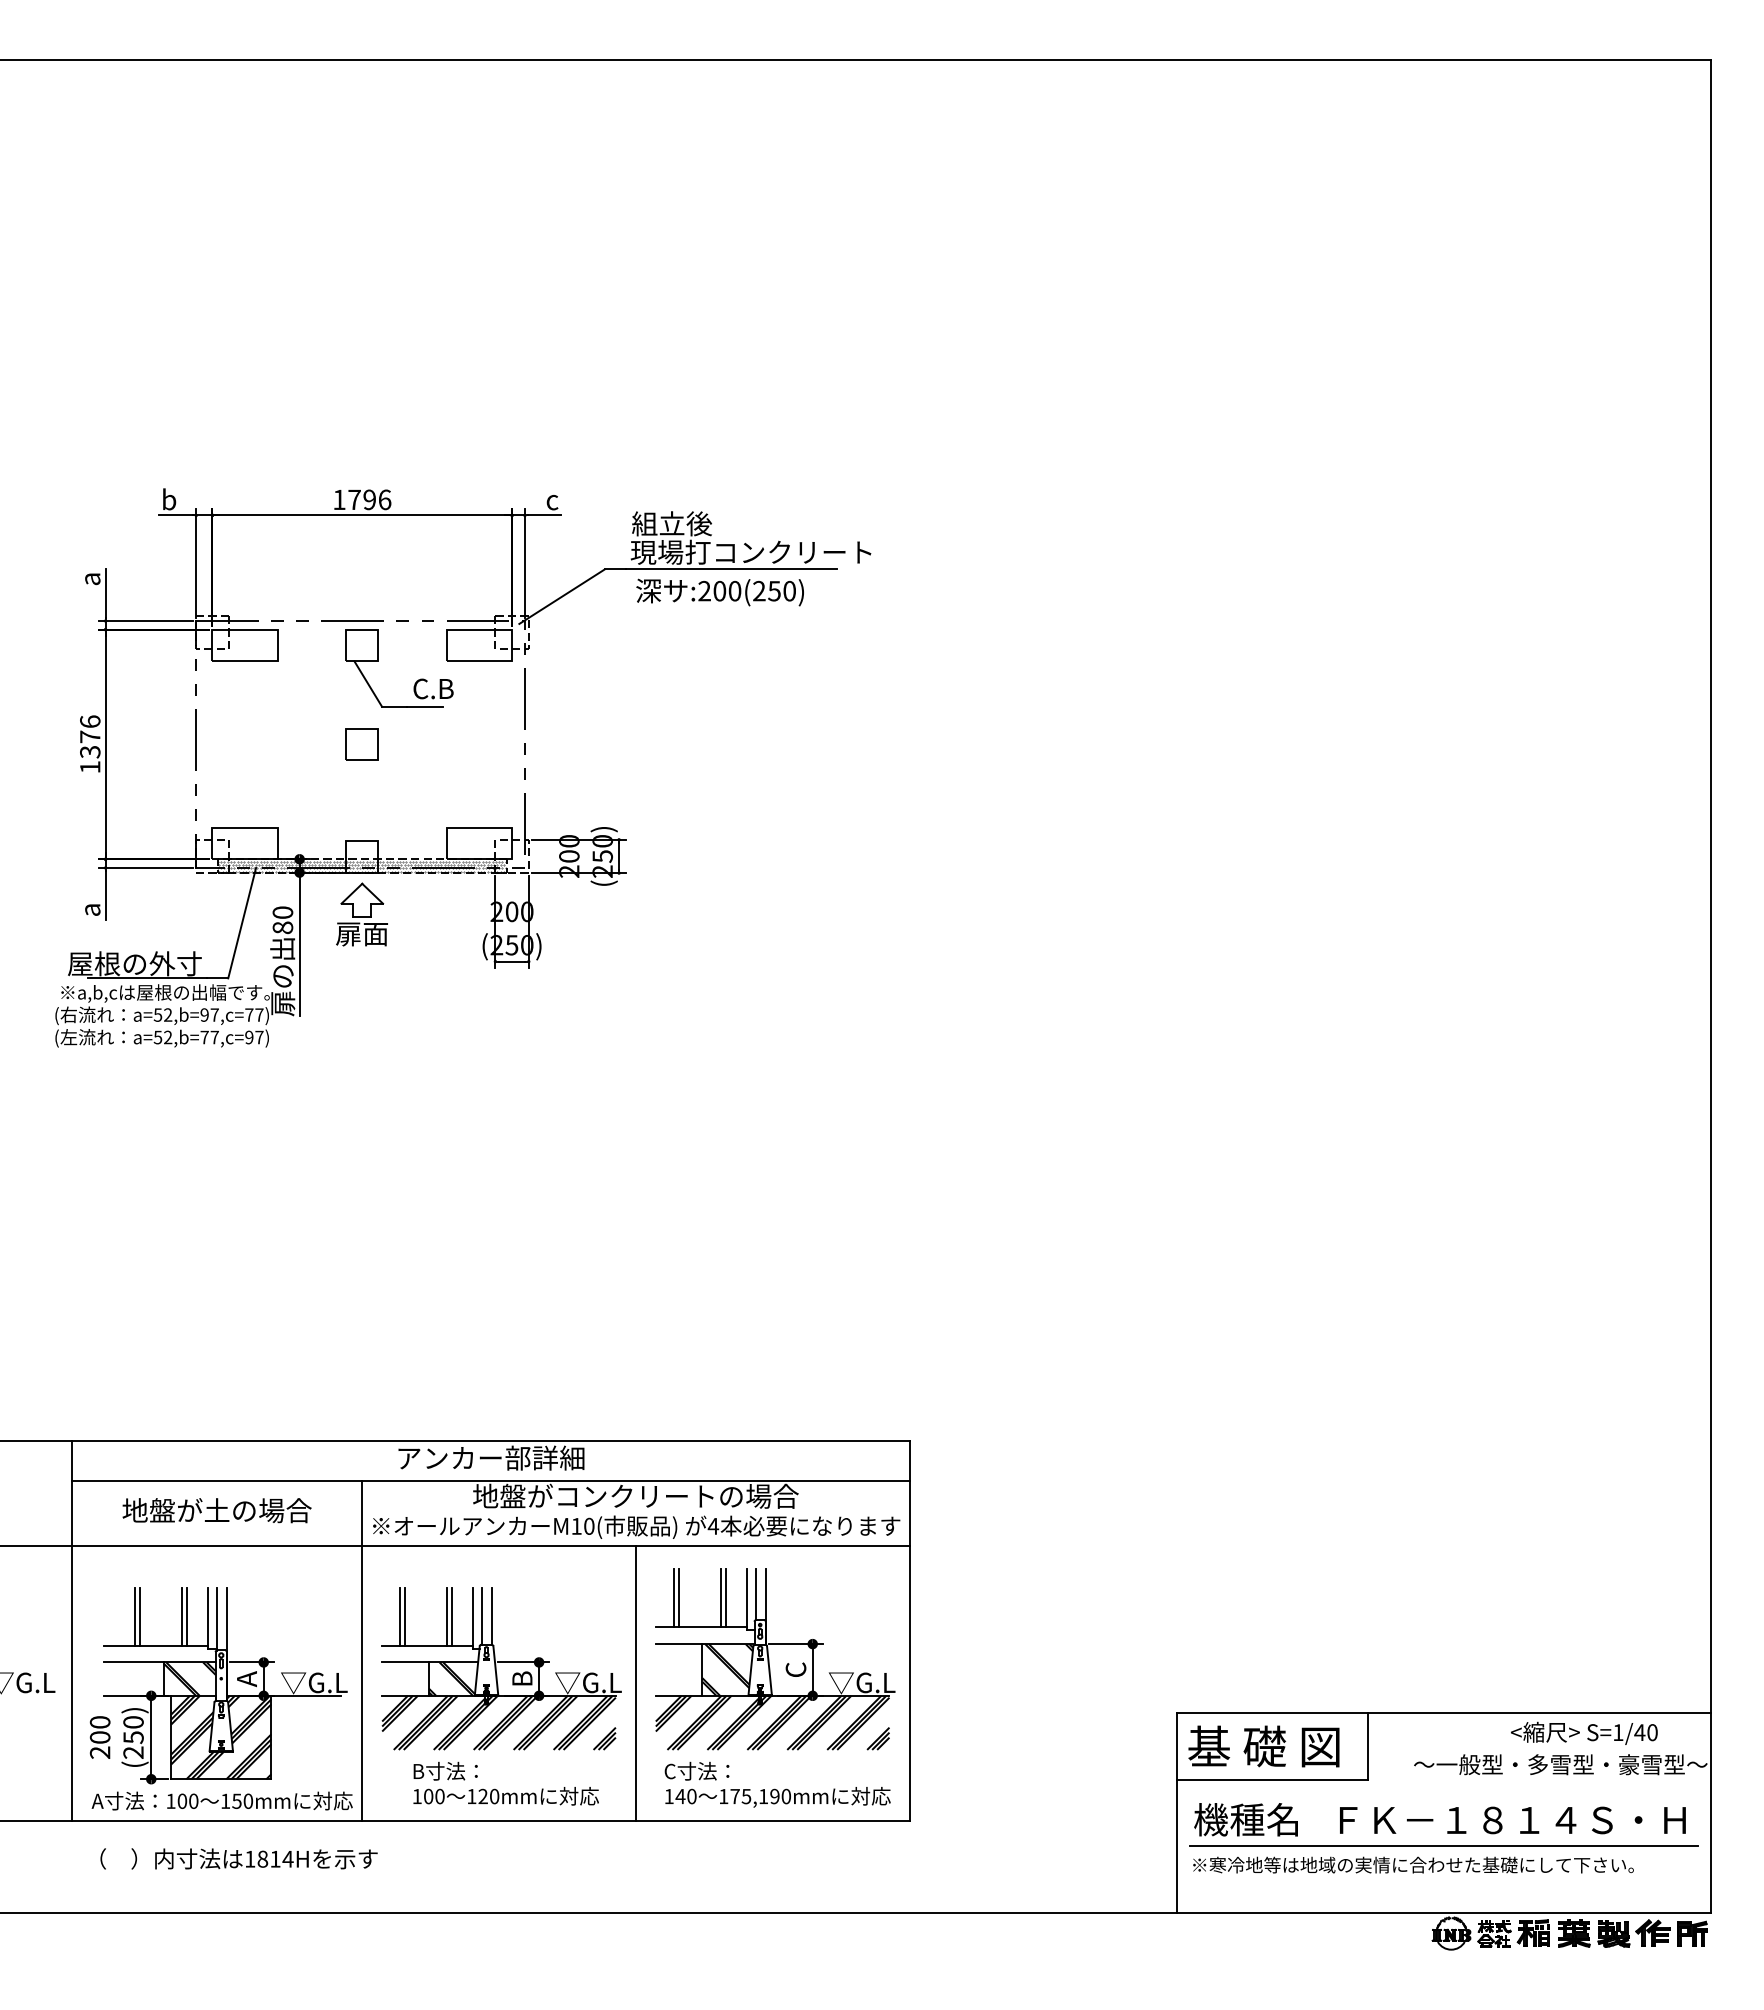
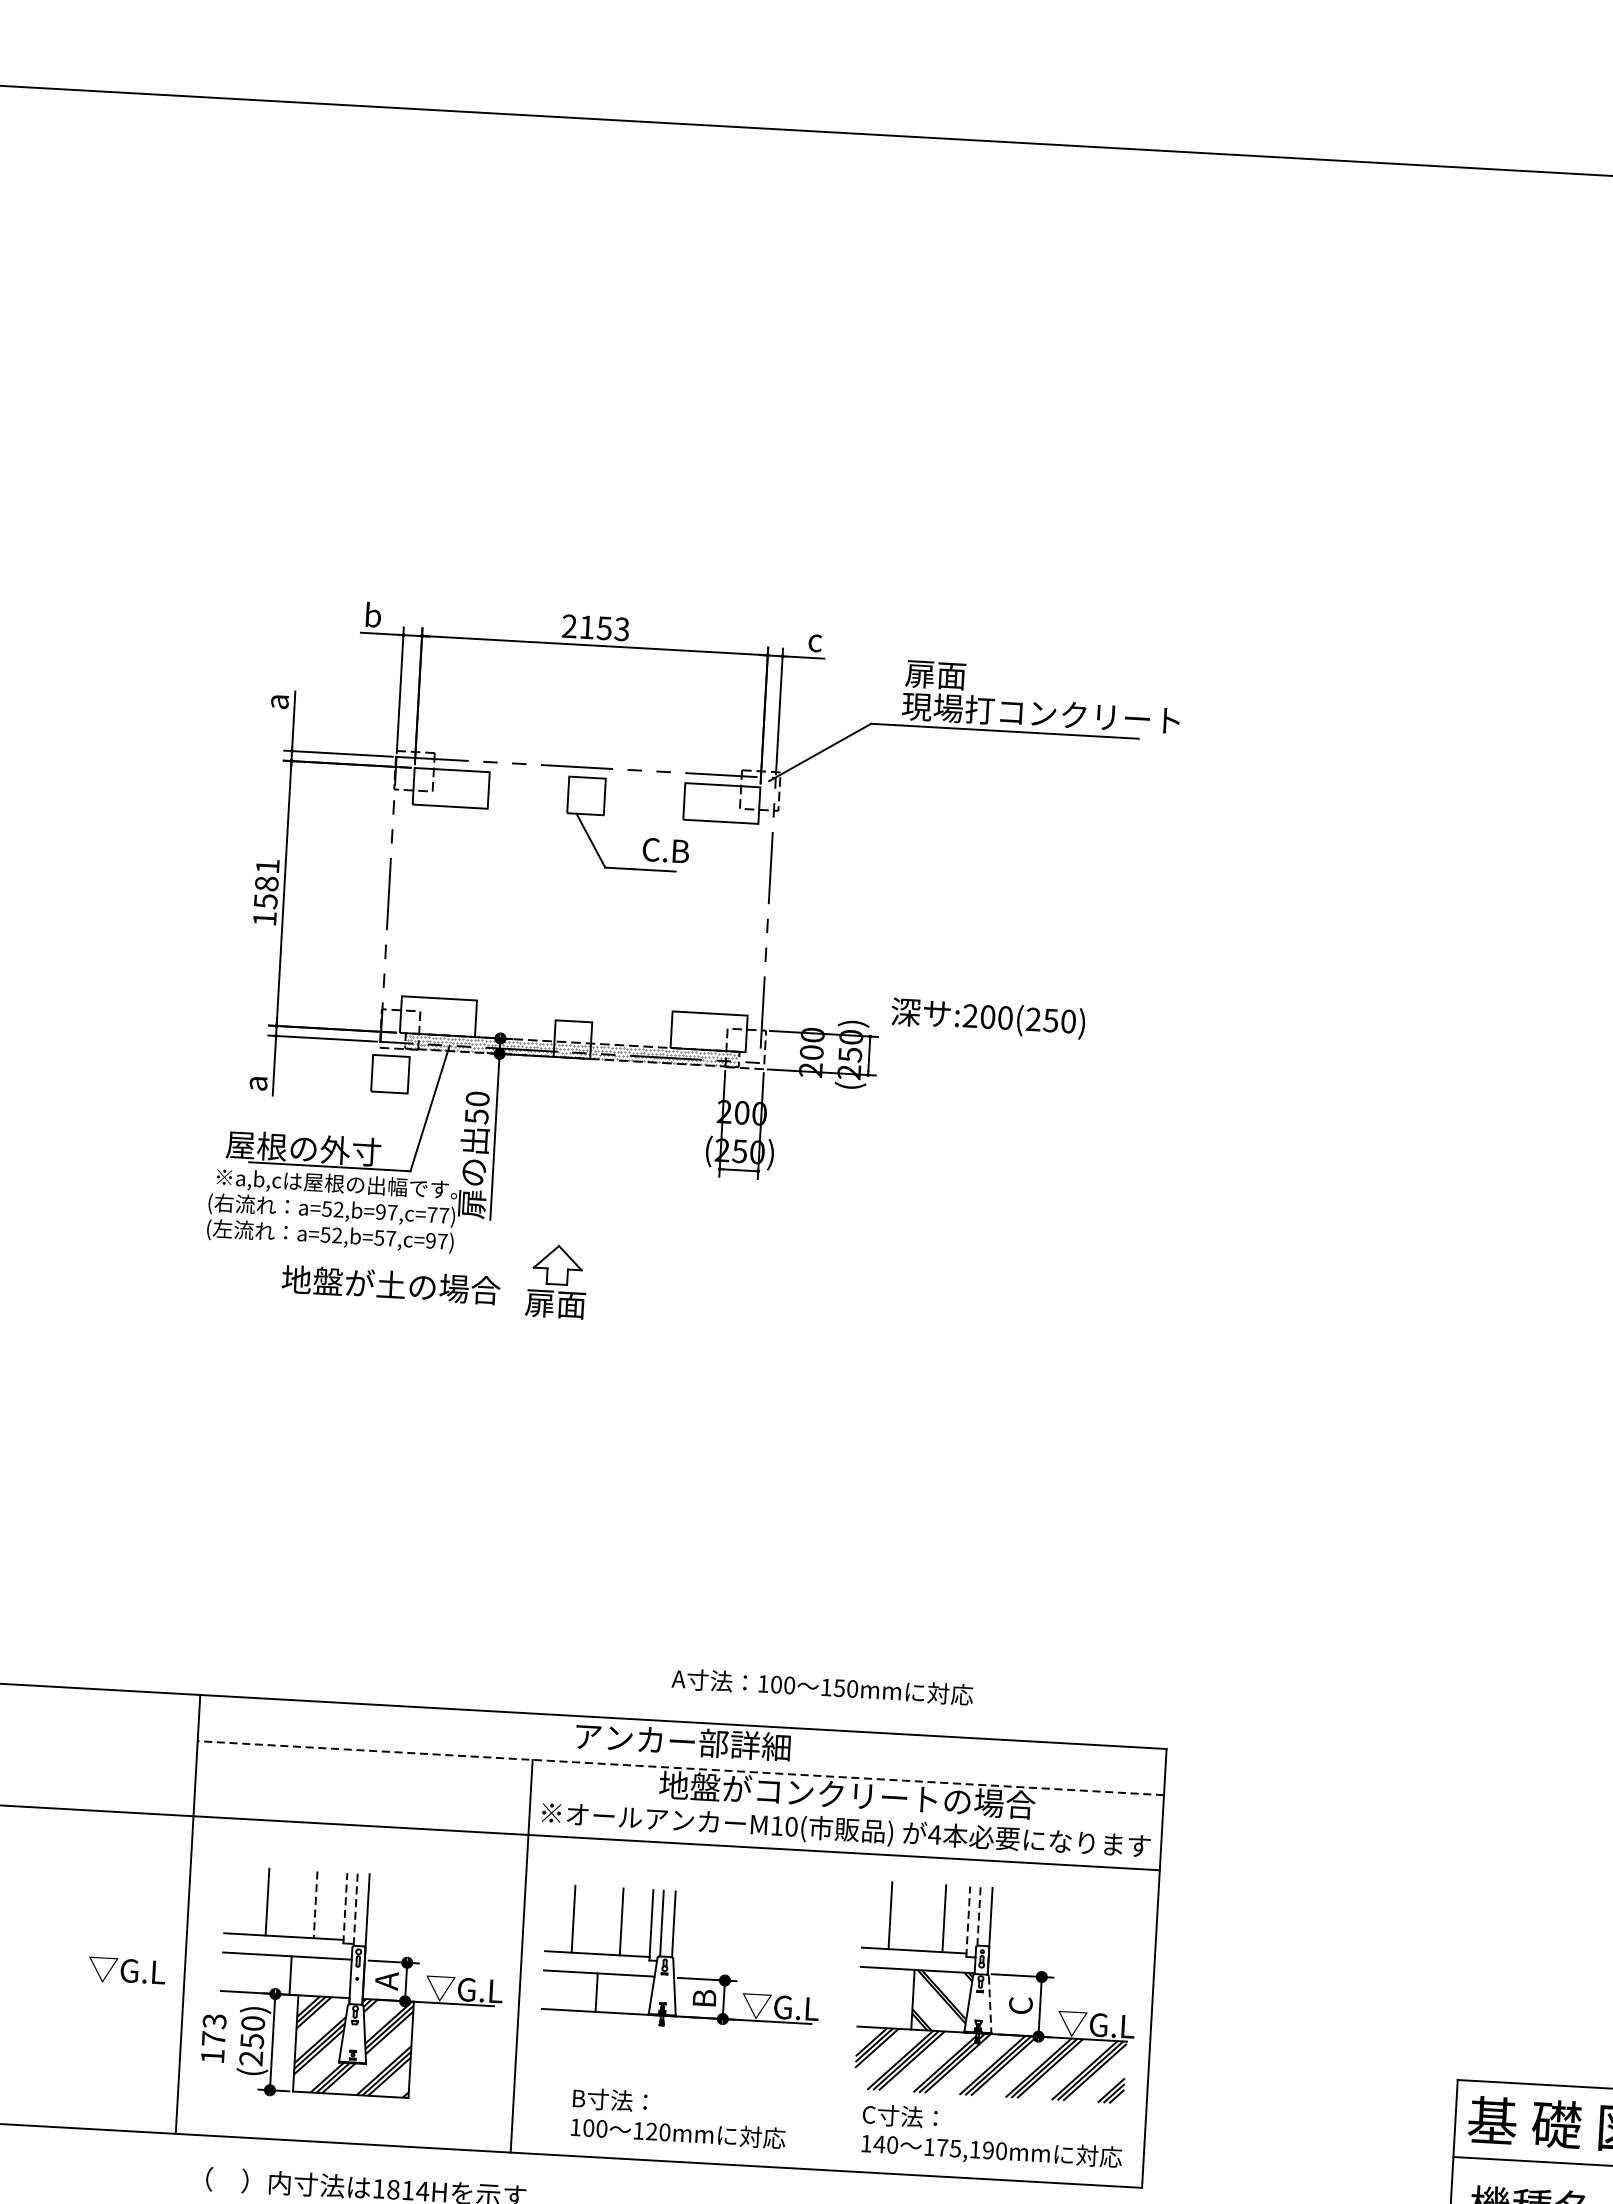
text: (362, 499) -> (596, 627), 1796 -> 2153
text: (672, 523) -> (952, 675), 組立後 -> 扉面
text: (719, 592) -> (987, 1018), moved
text: (90, 736) -> (267, 883), 1376 -> 1581
part: (361, 744) -> (389, 1074), moved
part: (361, 914) -> (556, 1281), moved
text: (282, 927) -> (476, 1116), 80 -> 50
text: (204, 1037) -> (379, 1237), a=52,b=77,c=97) -> a=52,b=57,c=97)
line: (490, 1481) -> (680, 1768), solid -> dashed
text: (216, 1510) -> (390, 1284), moved
line: (755, 1595) -> (978, 1917), solid -> dashed
line: (673, 1598) -> (884, 1915), removed
line: (720, 1598) -> (938, 1918), removed
line: (746, 1599) -> (968, 1921), solid -> dashed
line: (135, 1616) -> (262, 1901), removed
line: (181, 1616) -> (315, 1904), solid -> dashed
line: (186, 1616) -> (321, 1904), removed
line: (400, 1616) -> (568, 1918), removed
line: (452, 1616) -> (627, 1921), removed
line: (207, 1617) -> (345, 1907), solid -> dashed
line: (216, 1619) -> (355, 1910), solid -> dashed
line: (769, 1670) -> (990, 2004), solid -> dashed
hatch: (189, 1678) -> (320, 1976), removed
hatch: (451, 1678) -> (622, 1993), removed
line: (635, 1683) -> (834, 2011), removed
hatch: (498, 1722) -> (674, 2047), removed
text: (99, 1737) -> (212, 2038), 200 -> 173
text: (221, 1800) -> (821, 1686), moved

